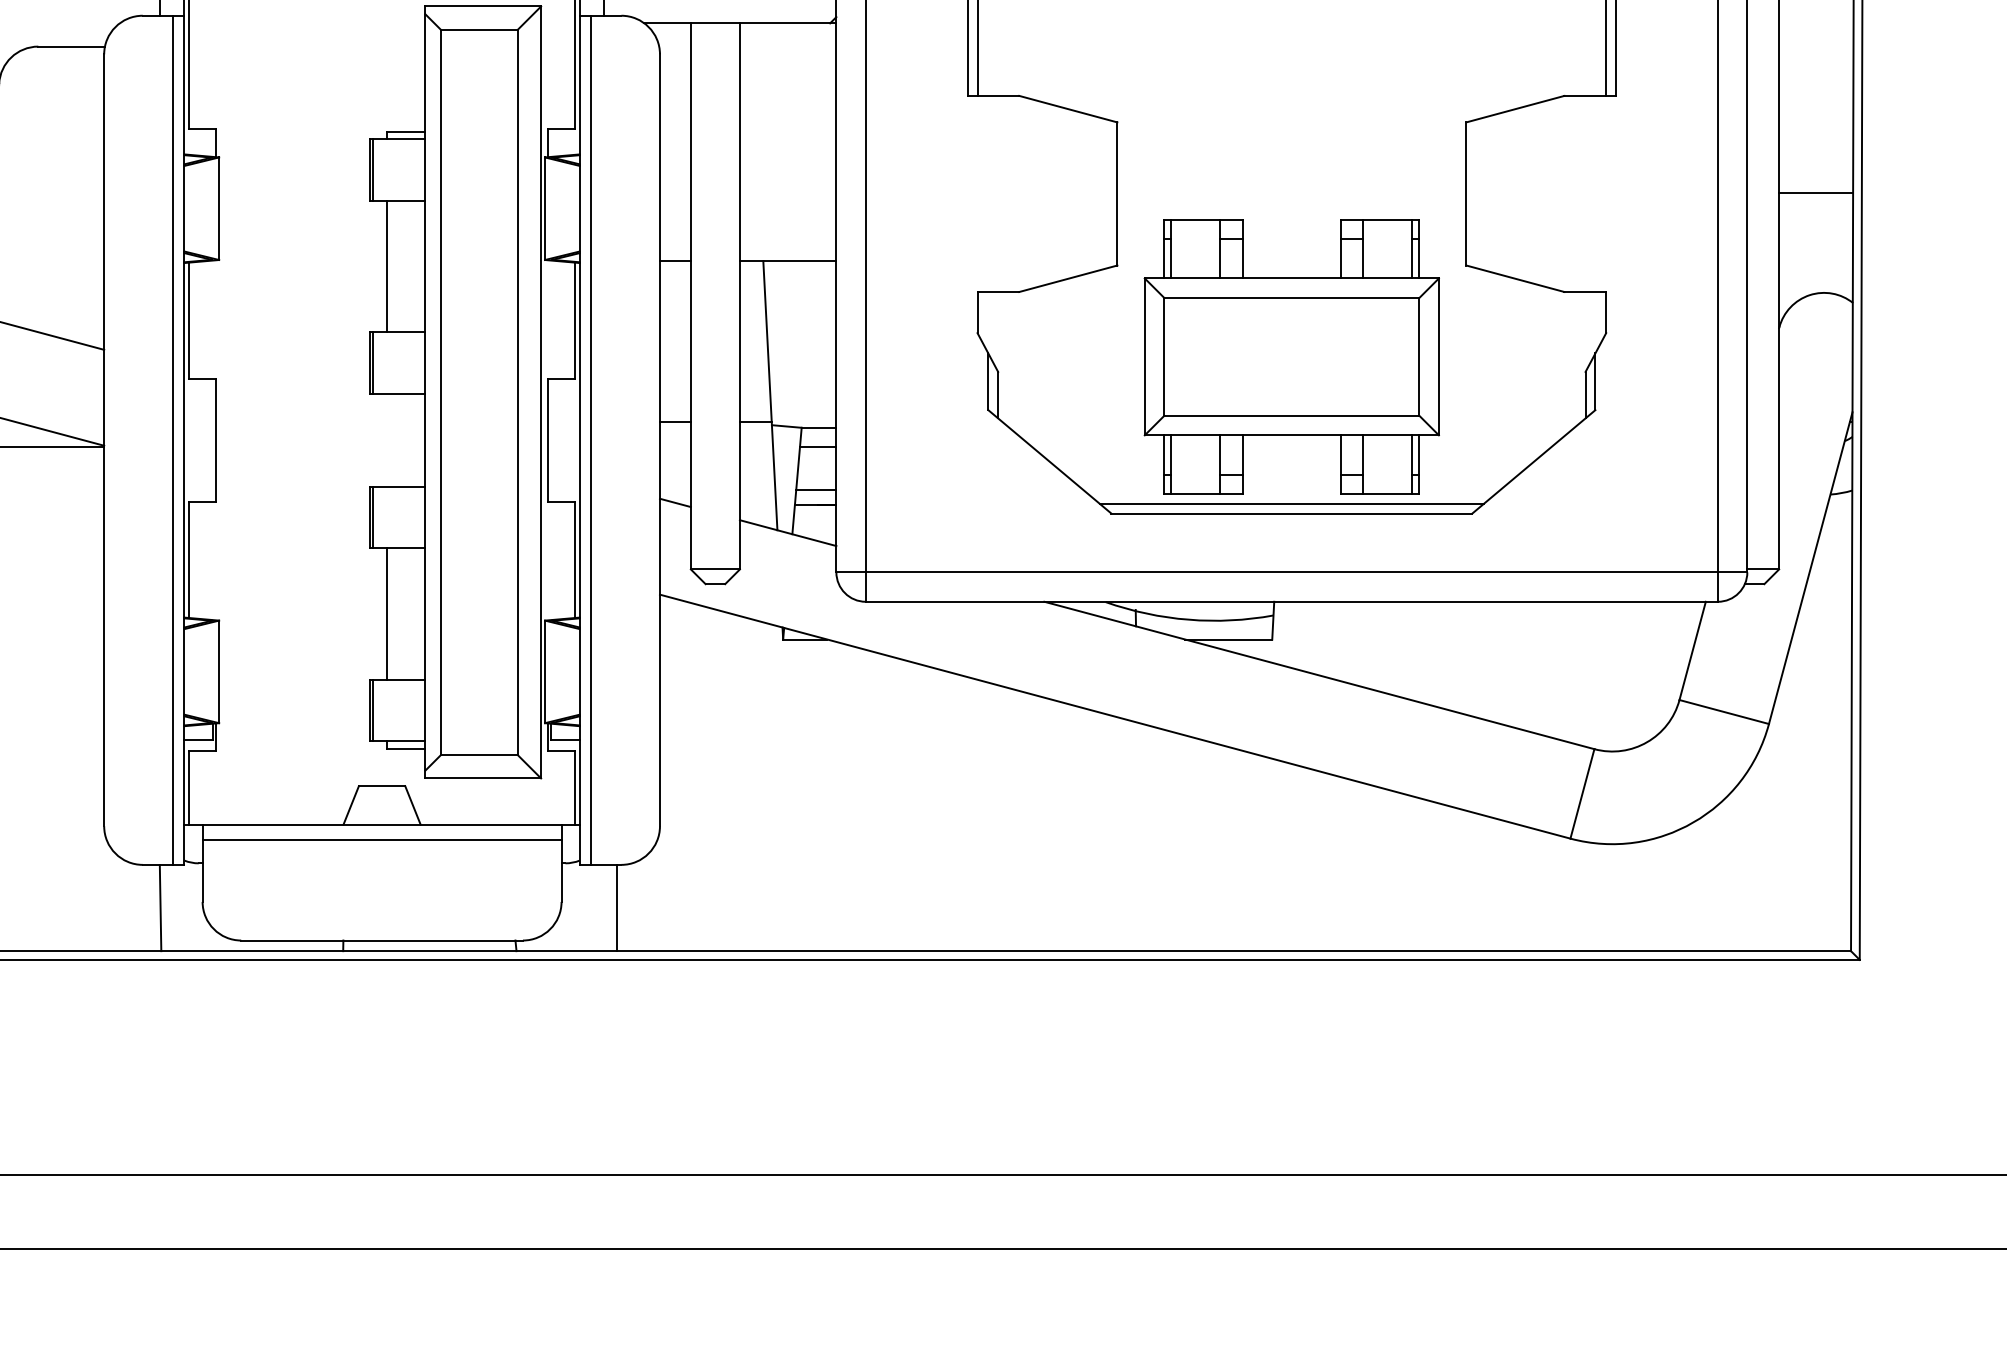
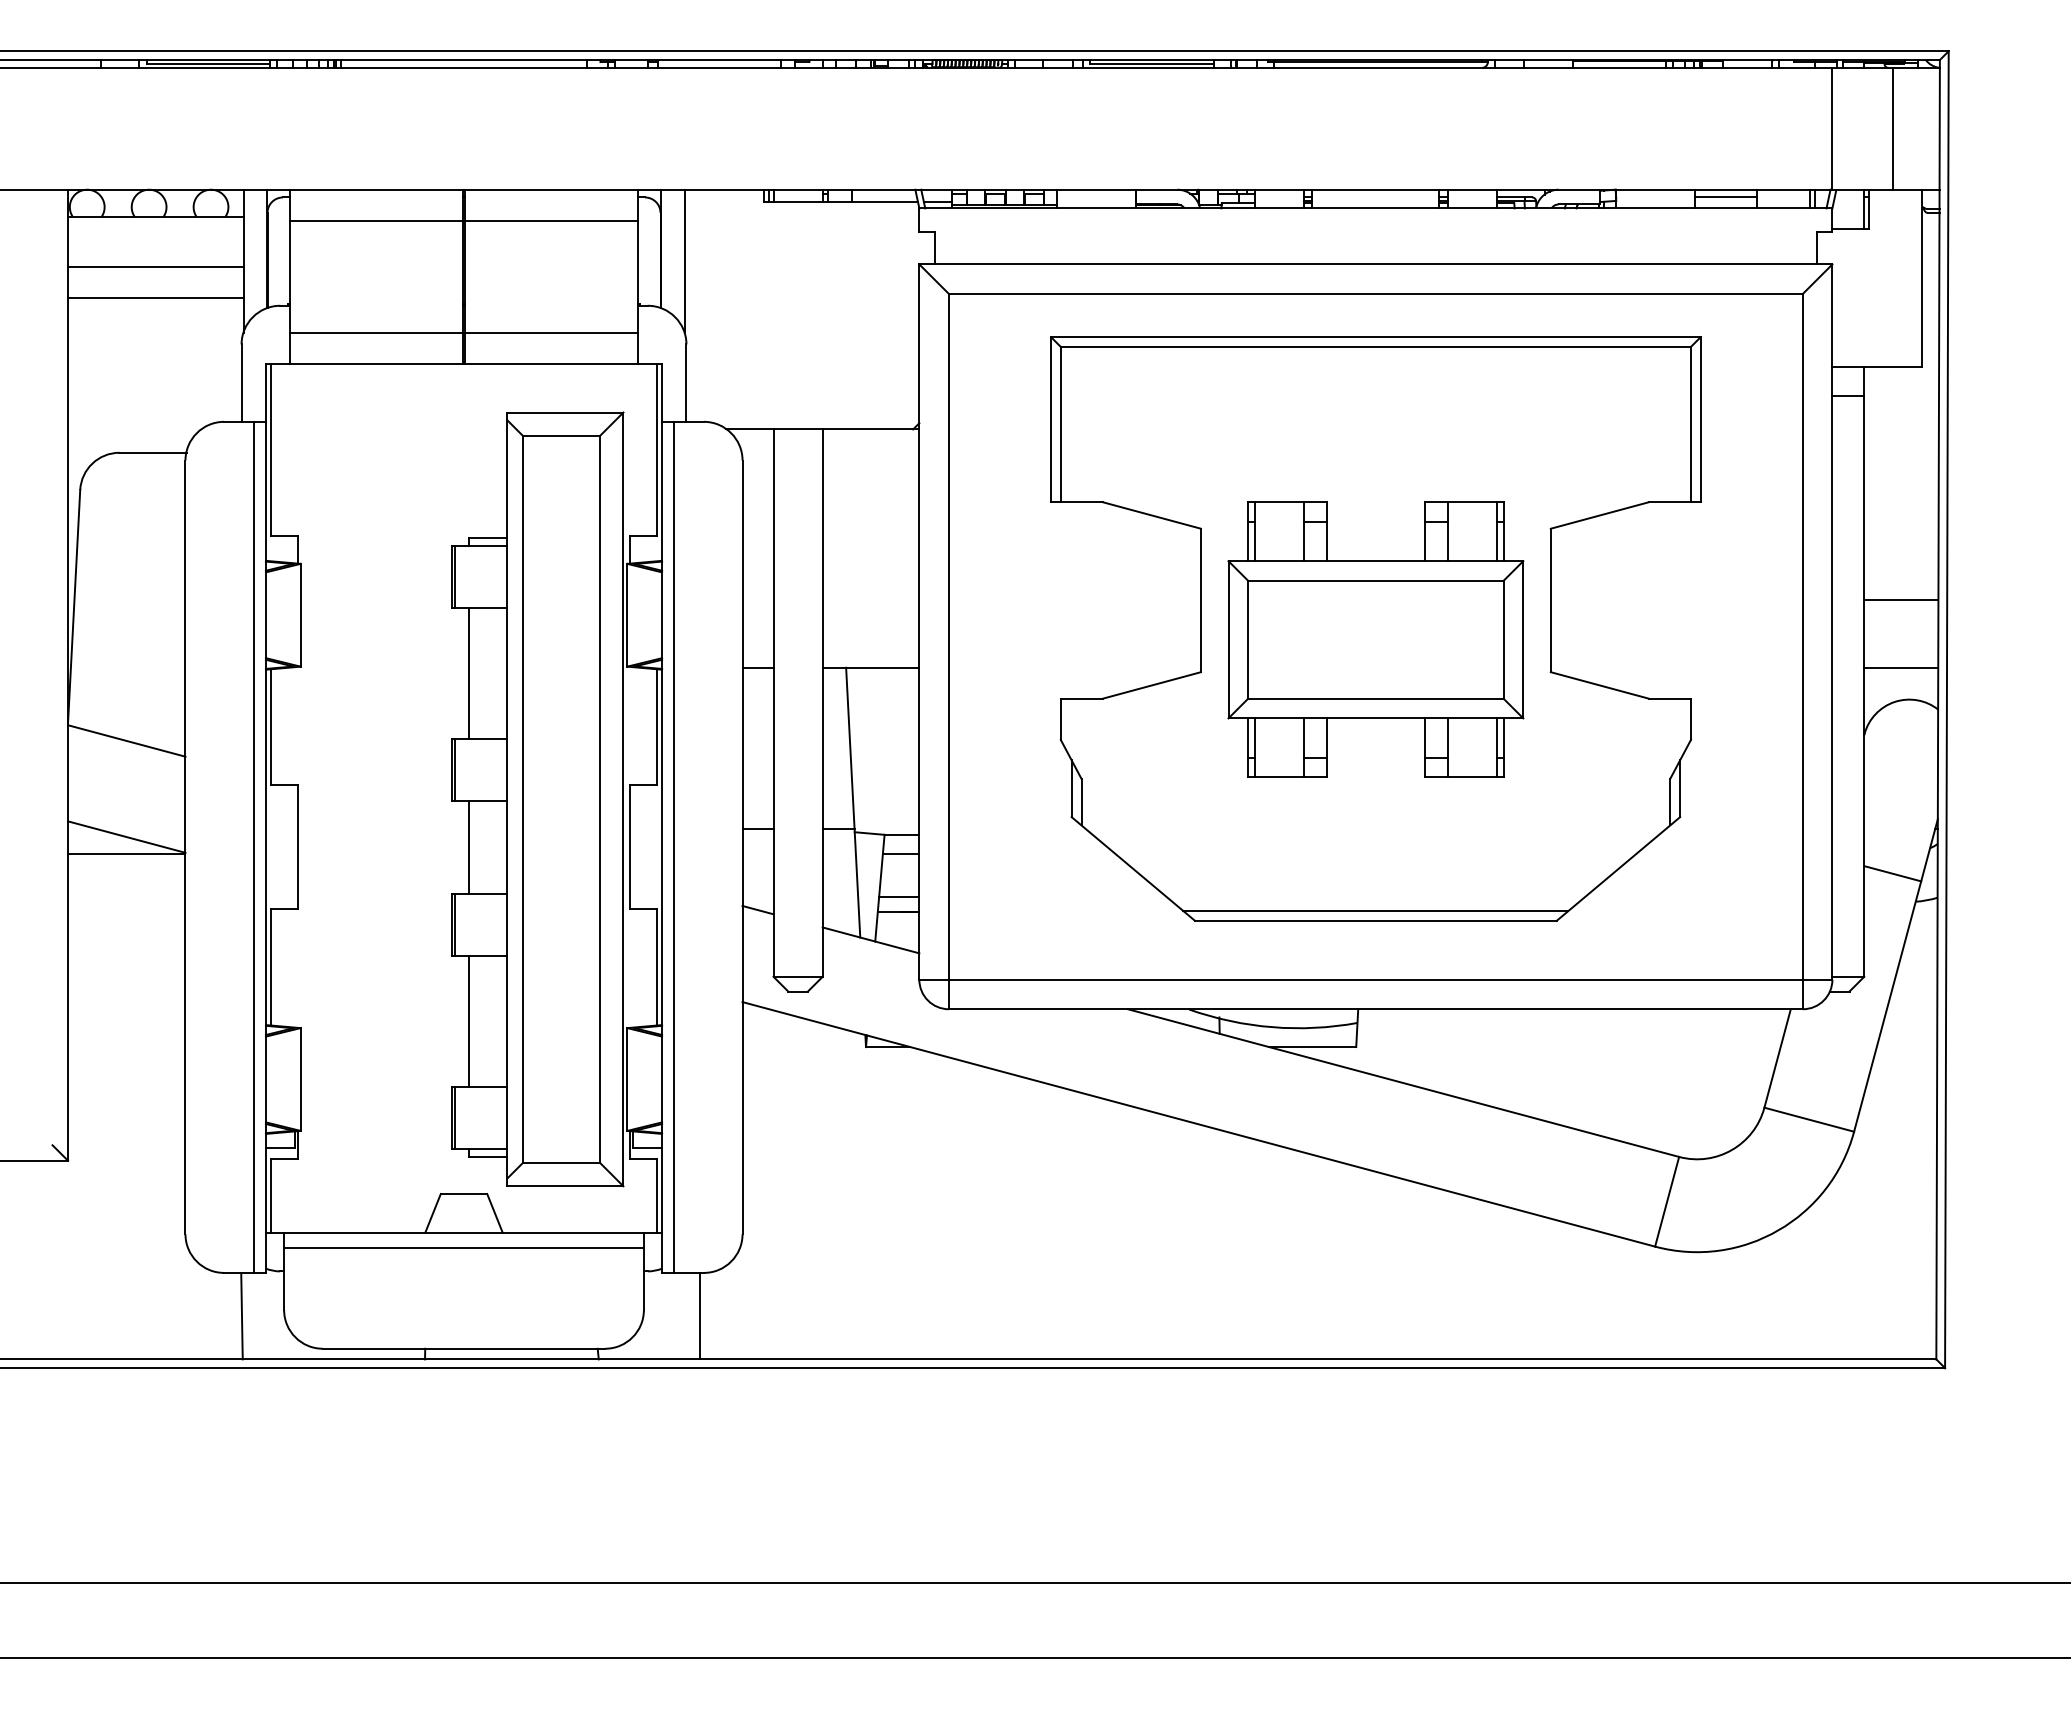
line: (1816, 260) -> (1901, 667), added
part: (1291, 356) -> (1375, 639), moved
line: (386, 439) -> (468, 846), added
line: (1807, 466) -> (1892, 873), added

